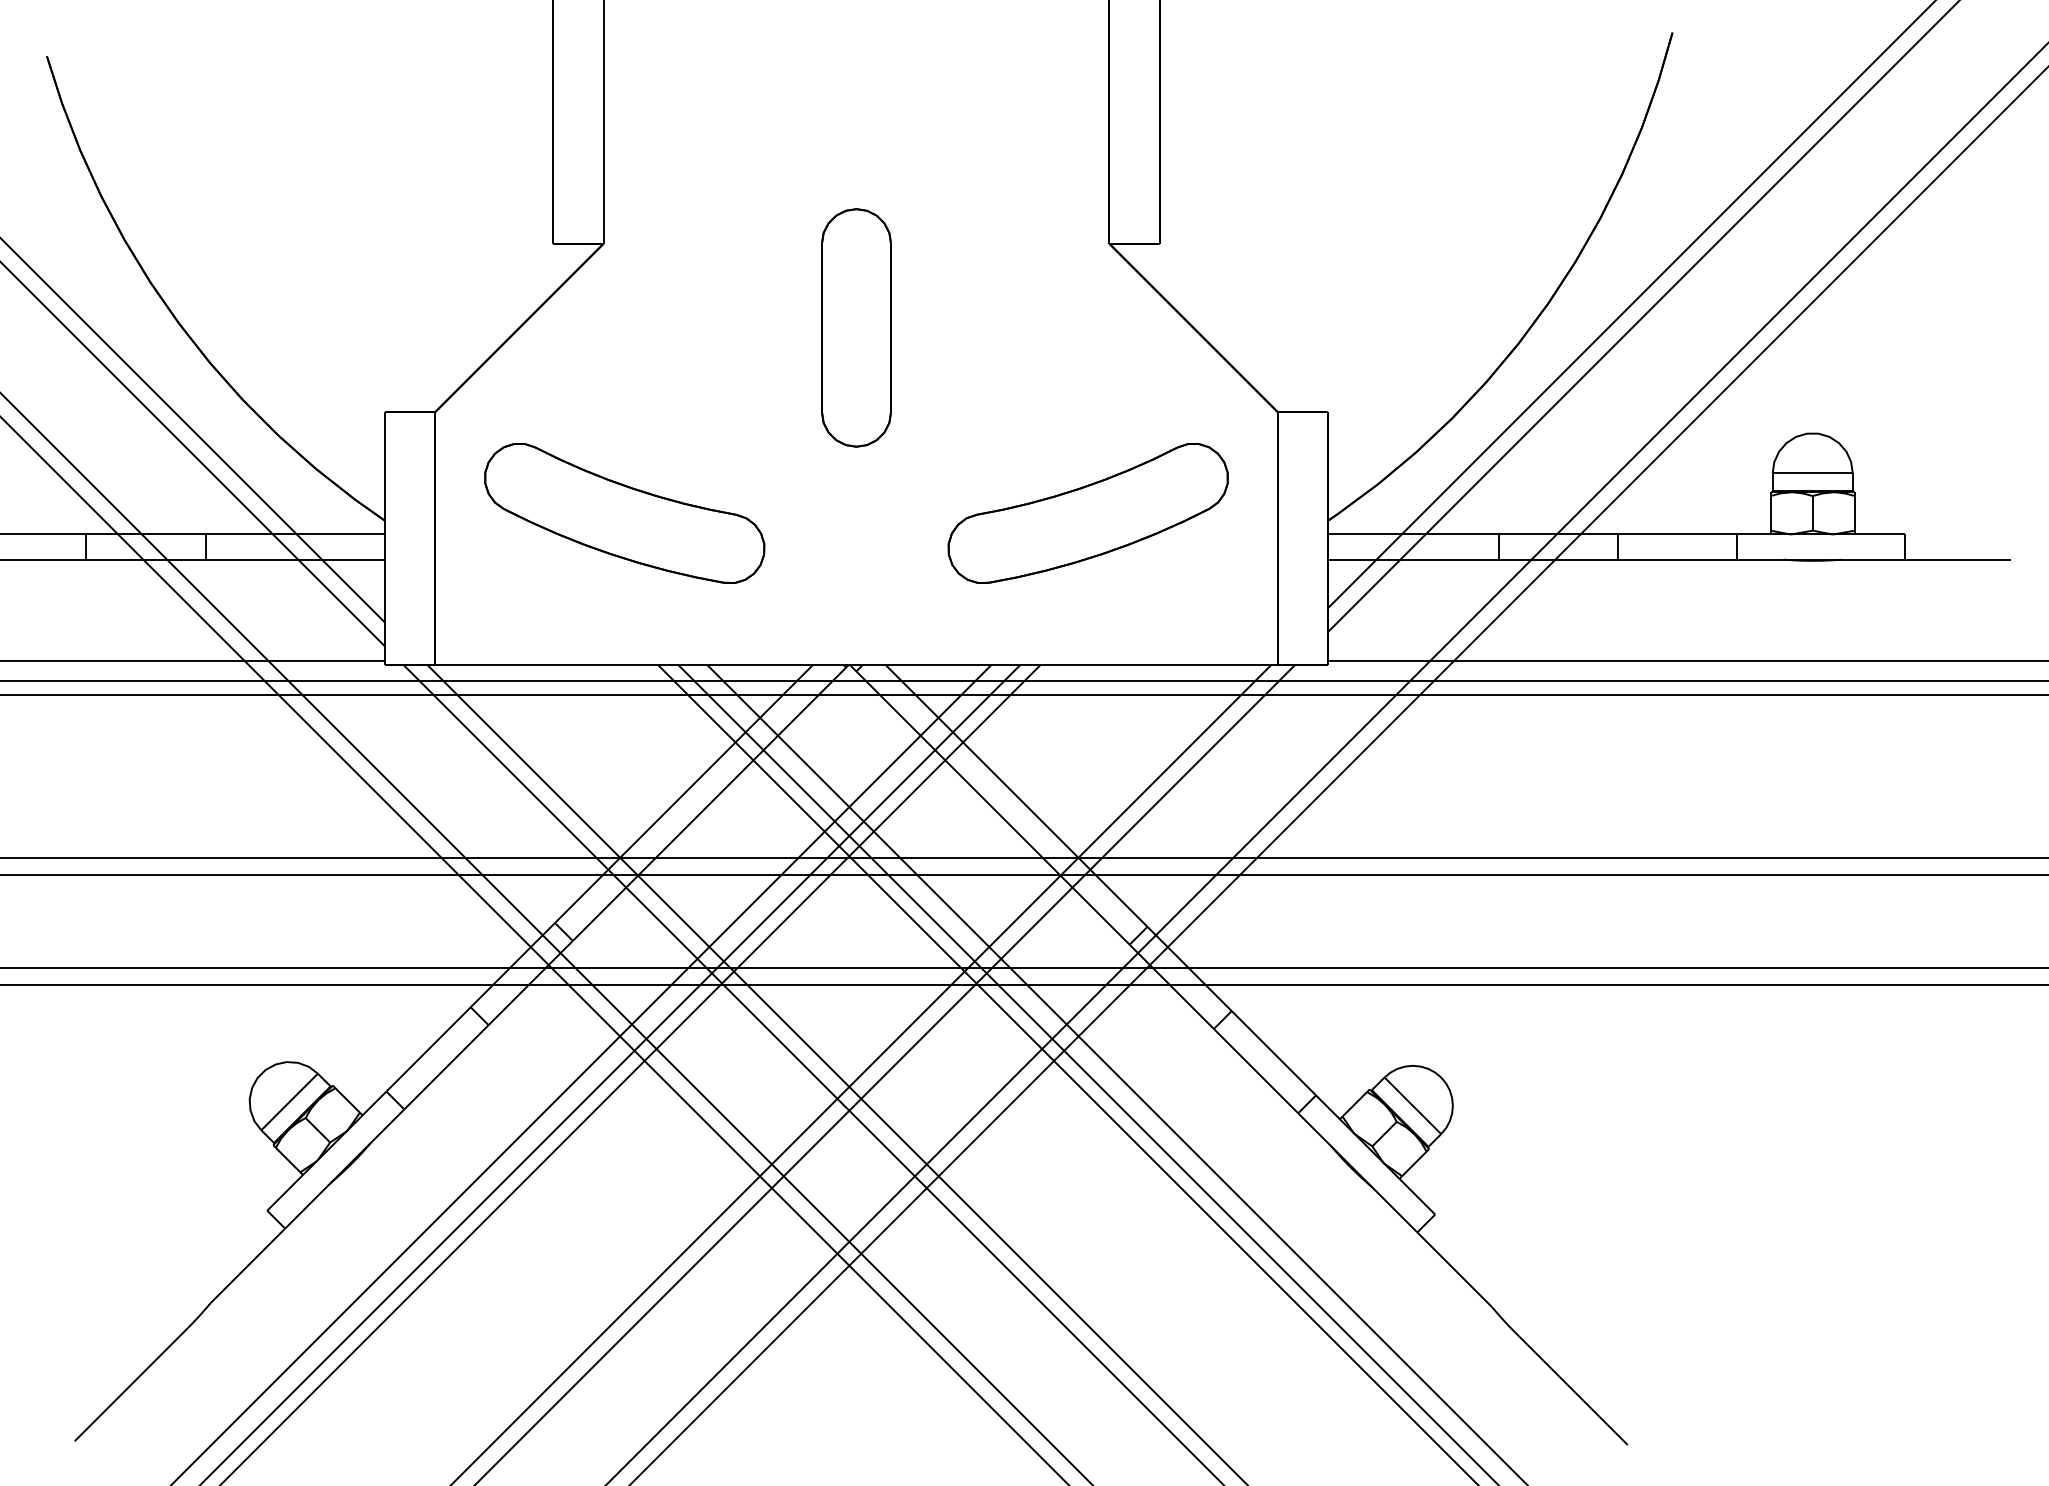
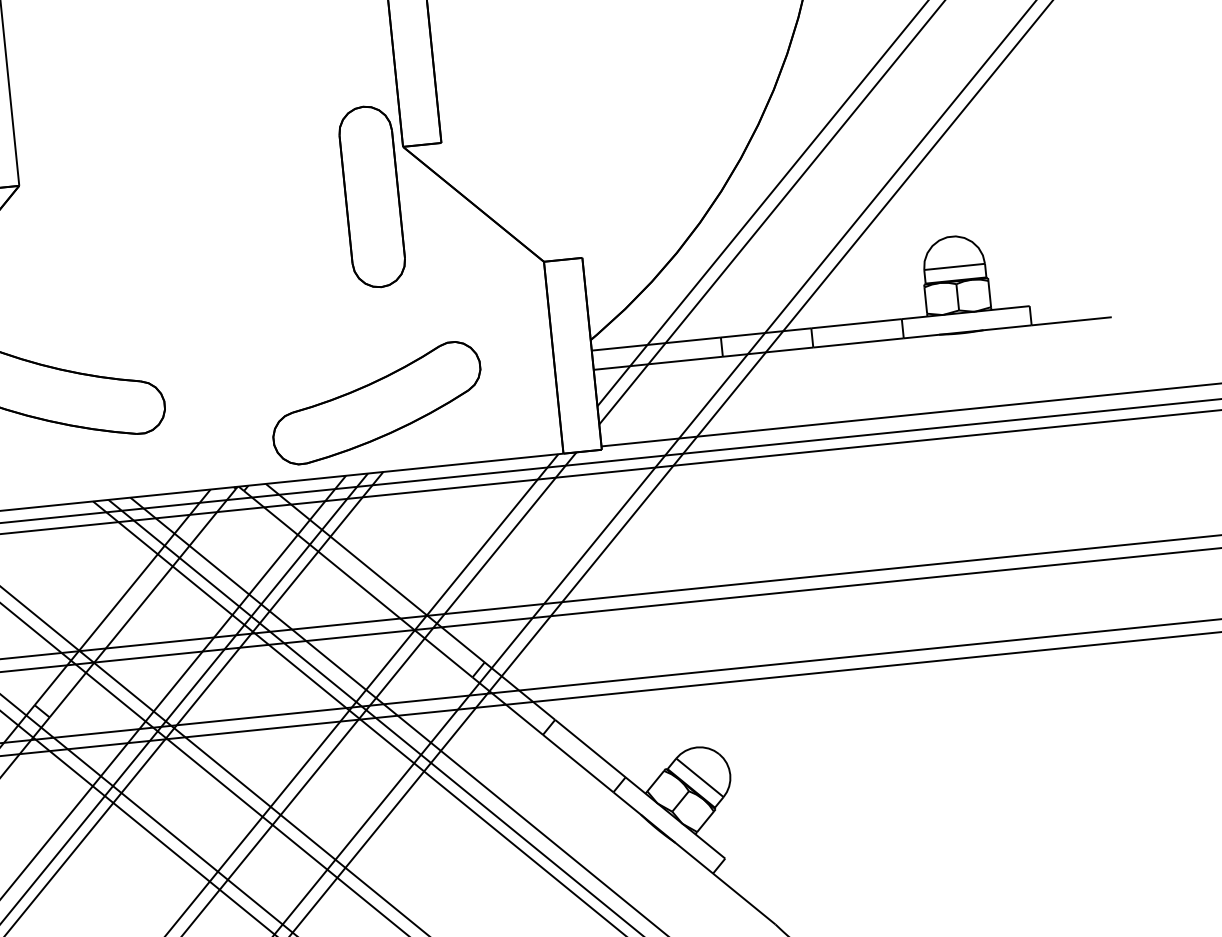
part: (856, 327) -> (372, 196), moved
part: (1087, 513) -> (376, 403), moved

